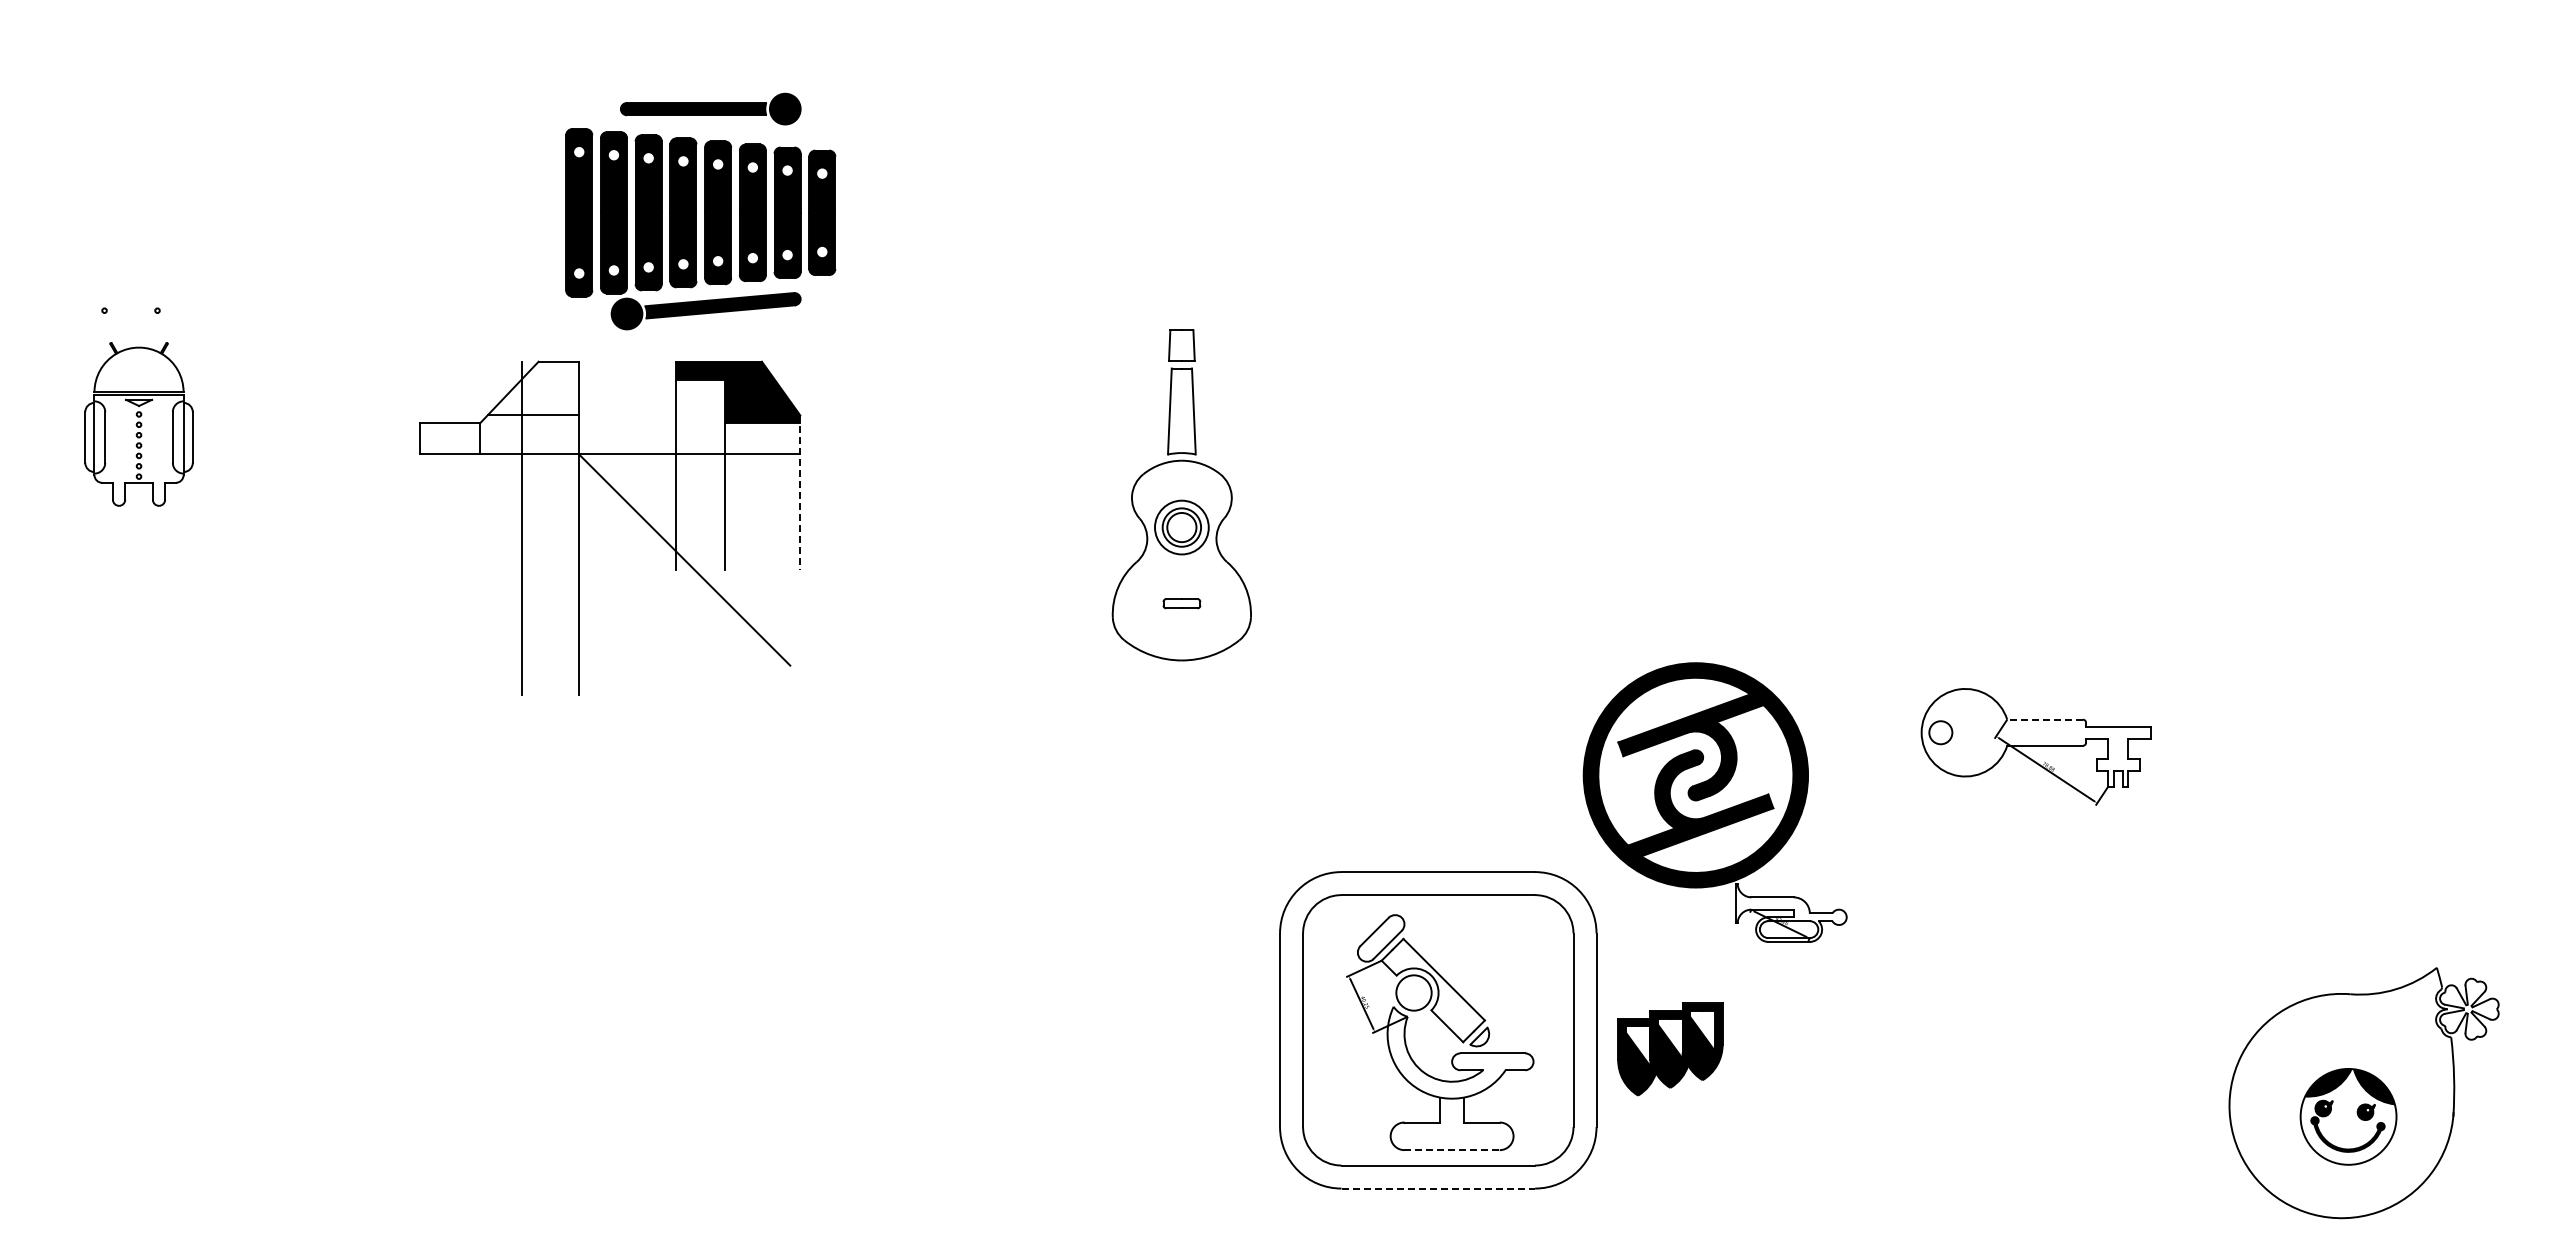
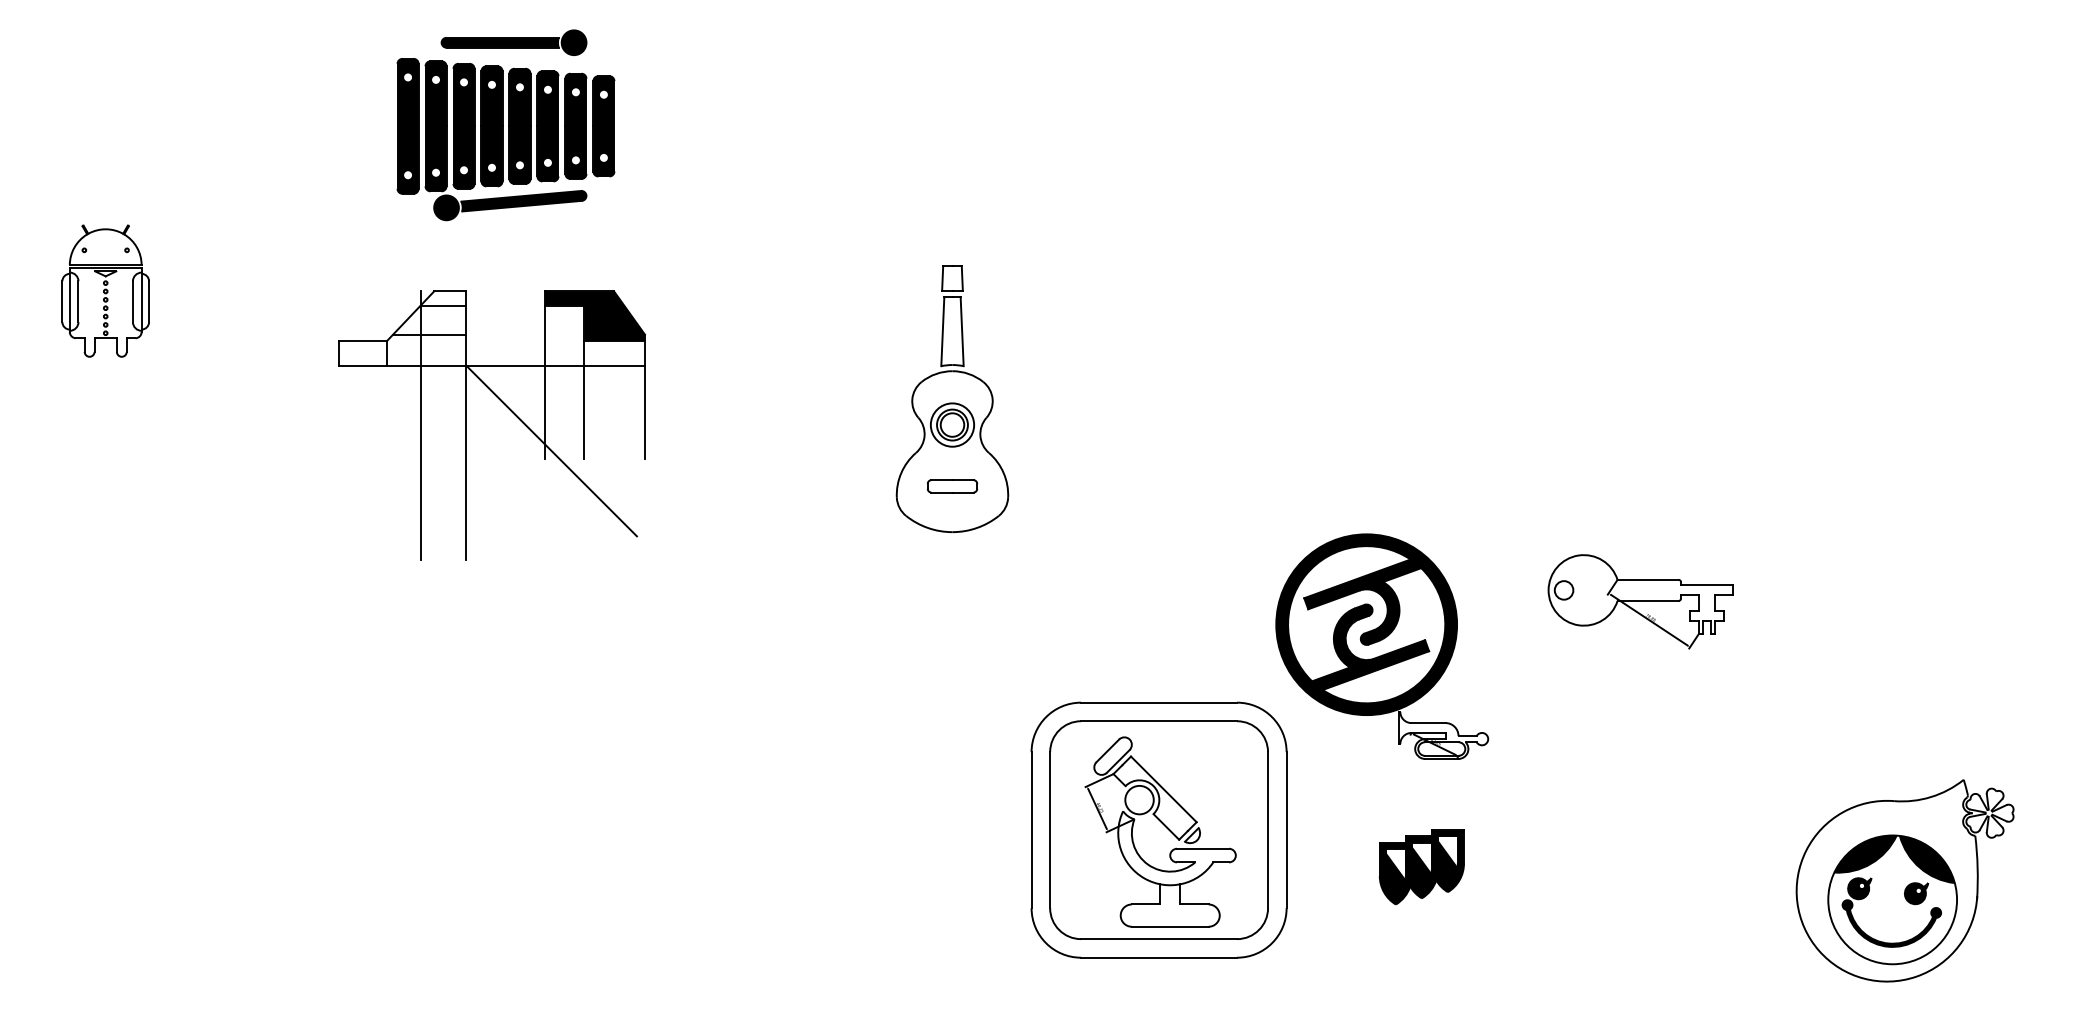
part: (700, 211) -> (505, 125), moved
line: (549, 379) -> (442, 305), added
part: (138, 424) -> (105, 291), moved
line: (800, 493) -> (645, 397), dashed -> solid
part: (1181, 603) -> (952, 486), size x1.67
line: (2045, 719) -> (1648, 579), dashed -> solid
part: (1670, 1049) -> (1421, 867), moved
part: (2348, 1116) -> (1892, 899), size x1.67
line: (1452, 1150) -> (1170, 927), dashed -> solid
line: (1438, 1188) -> (1159, 957), dashed -> solid

